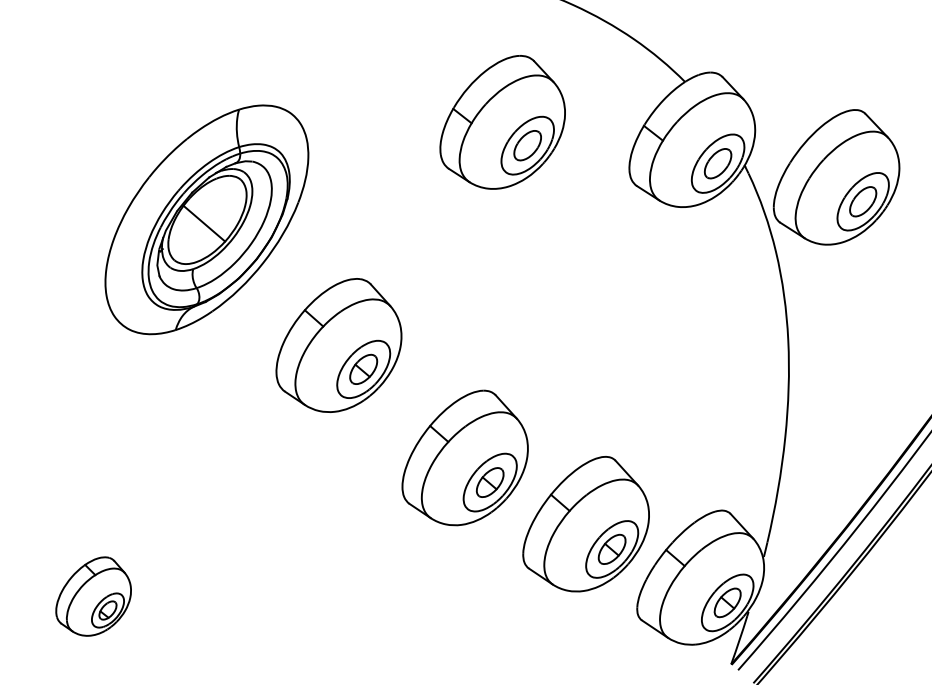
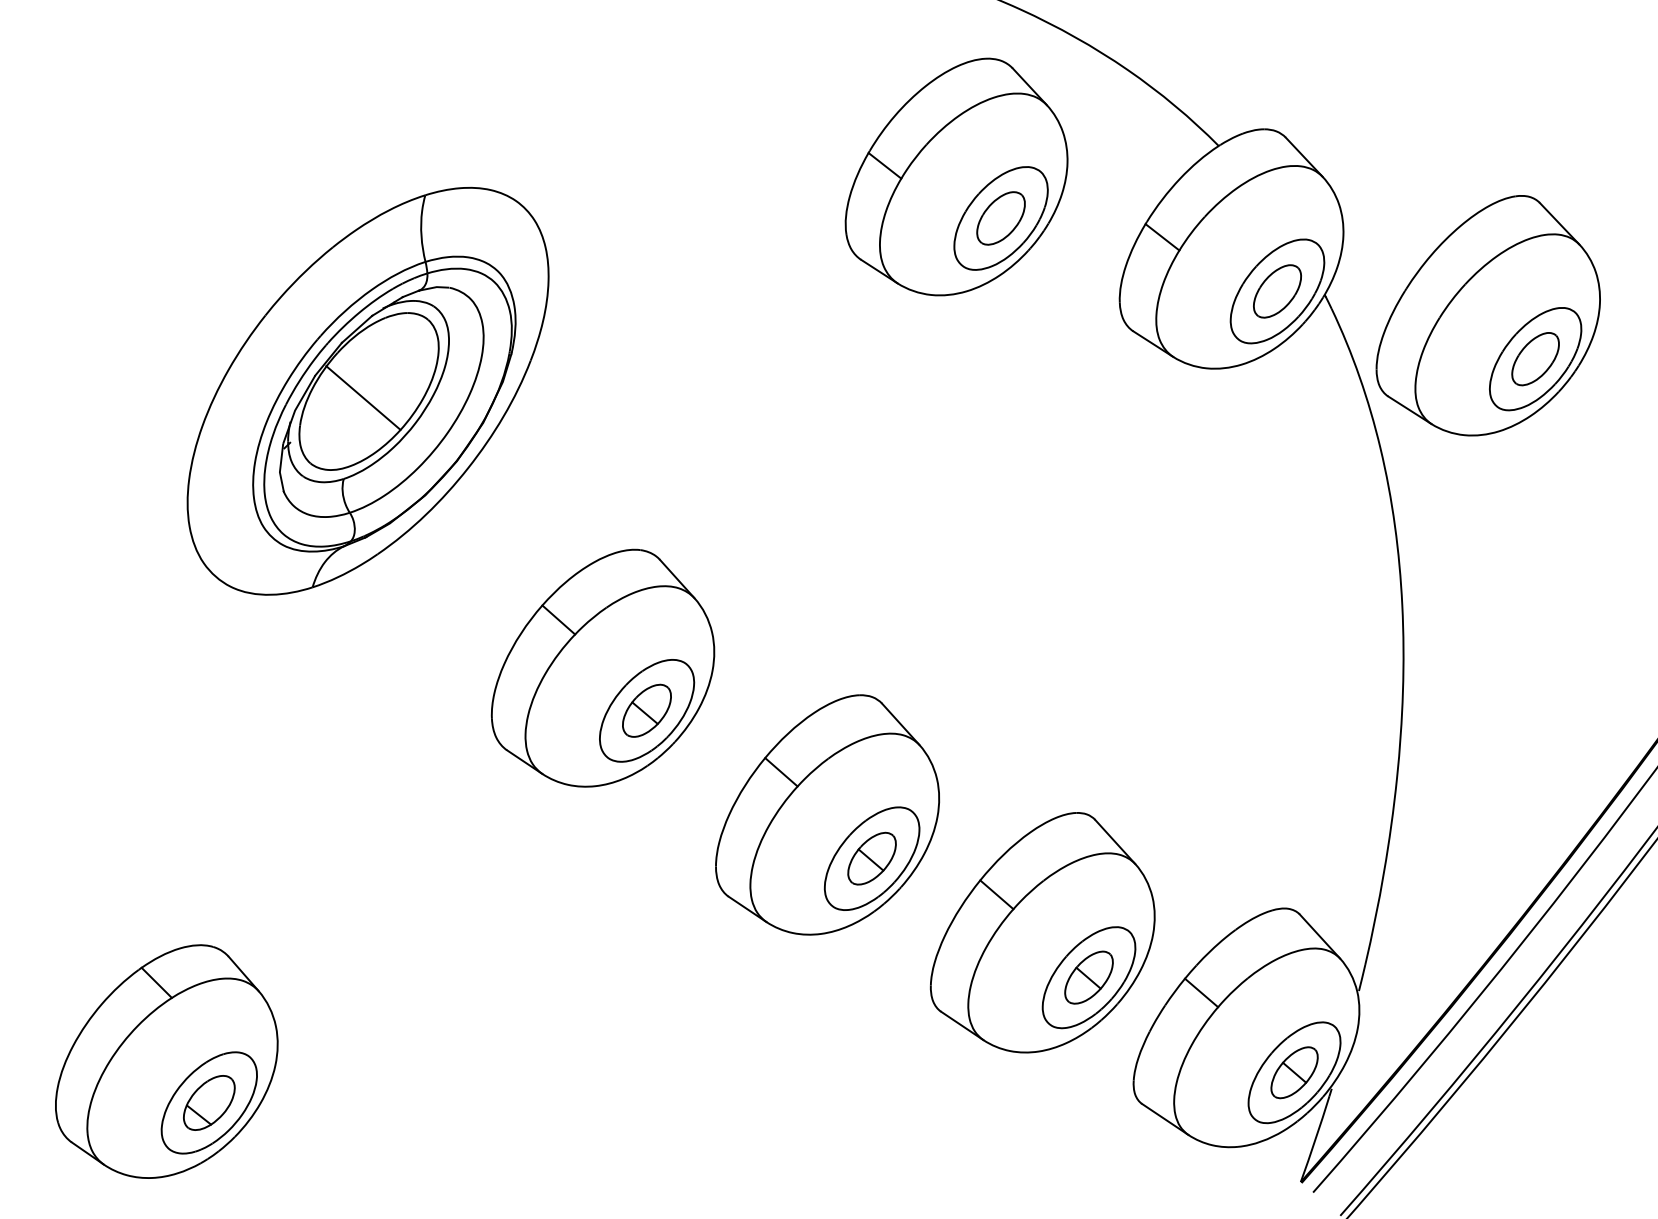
part: (502, 122) -> (956, 177), moved
part: (338, 345) -> (602, 668), moved
part: (93, 596) -> (166, 1061), size x1.67

